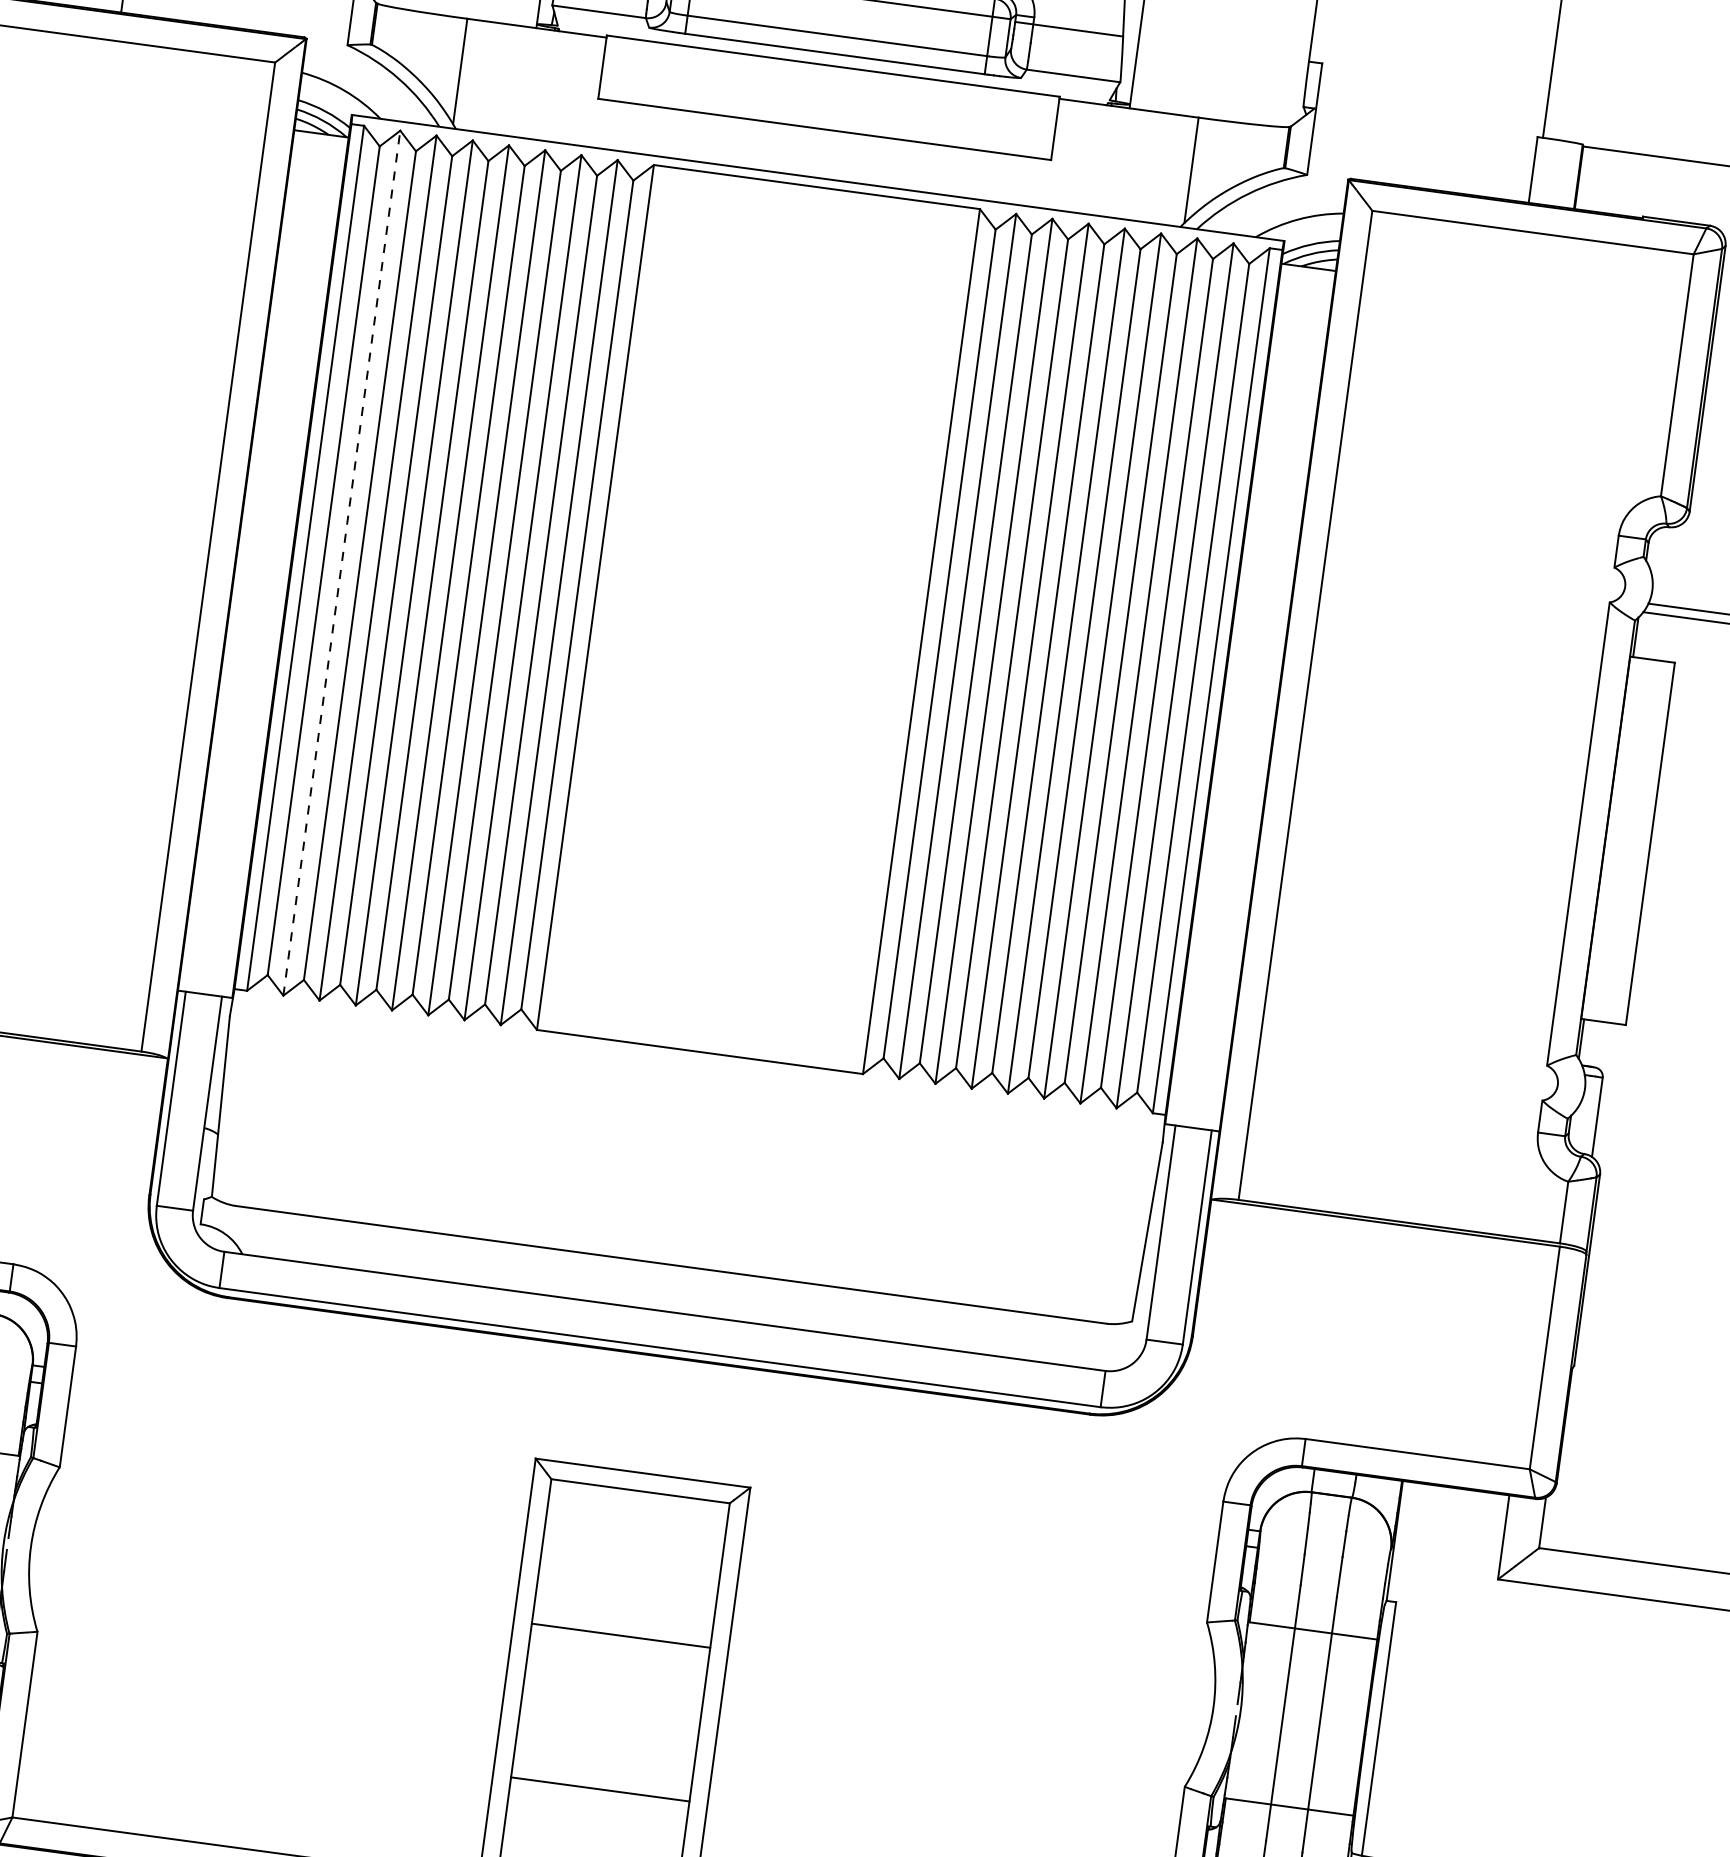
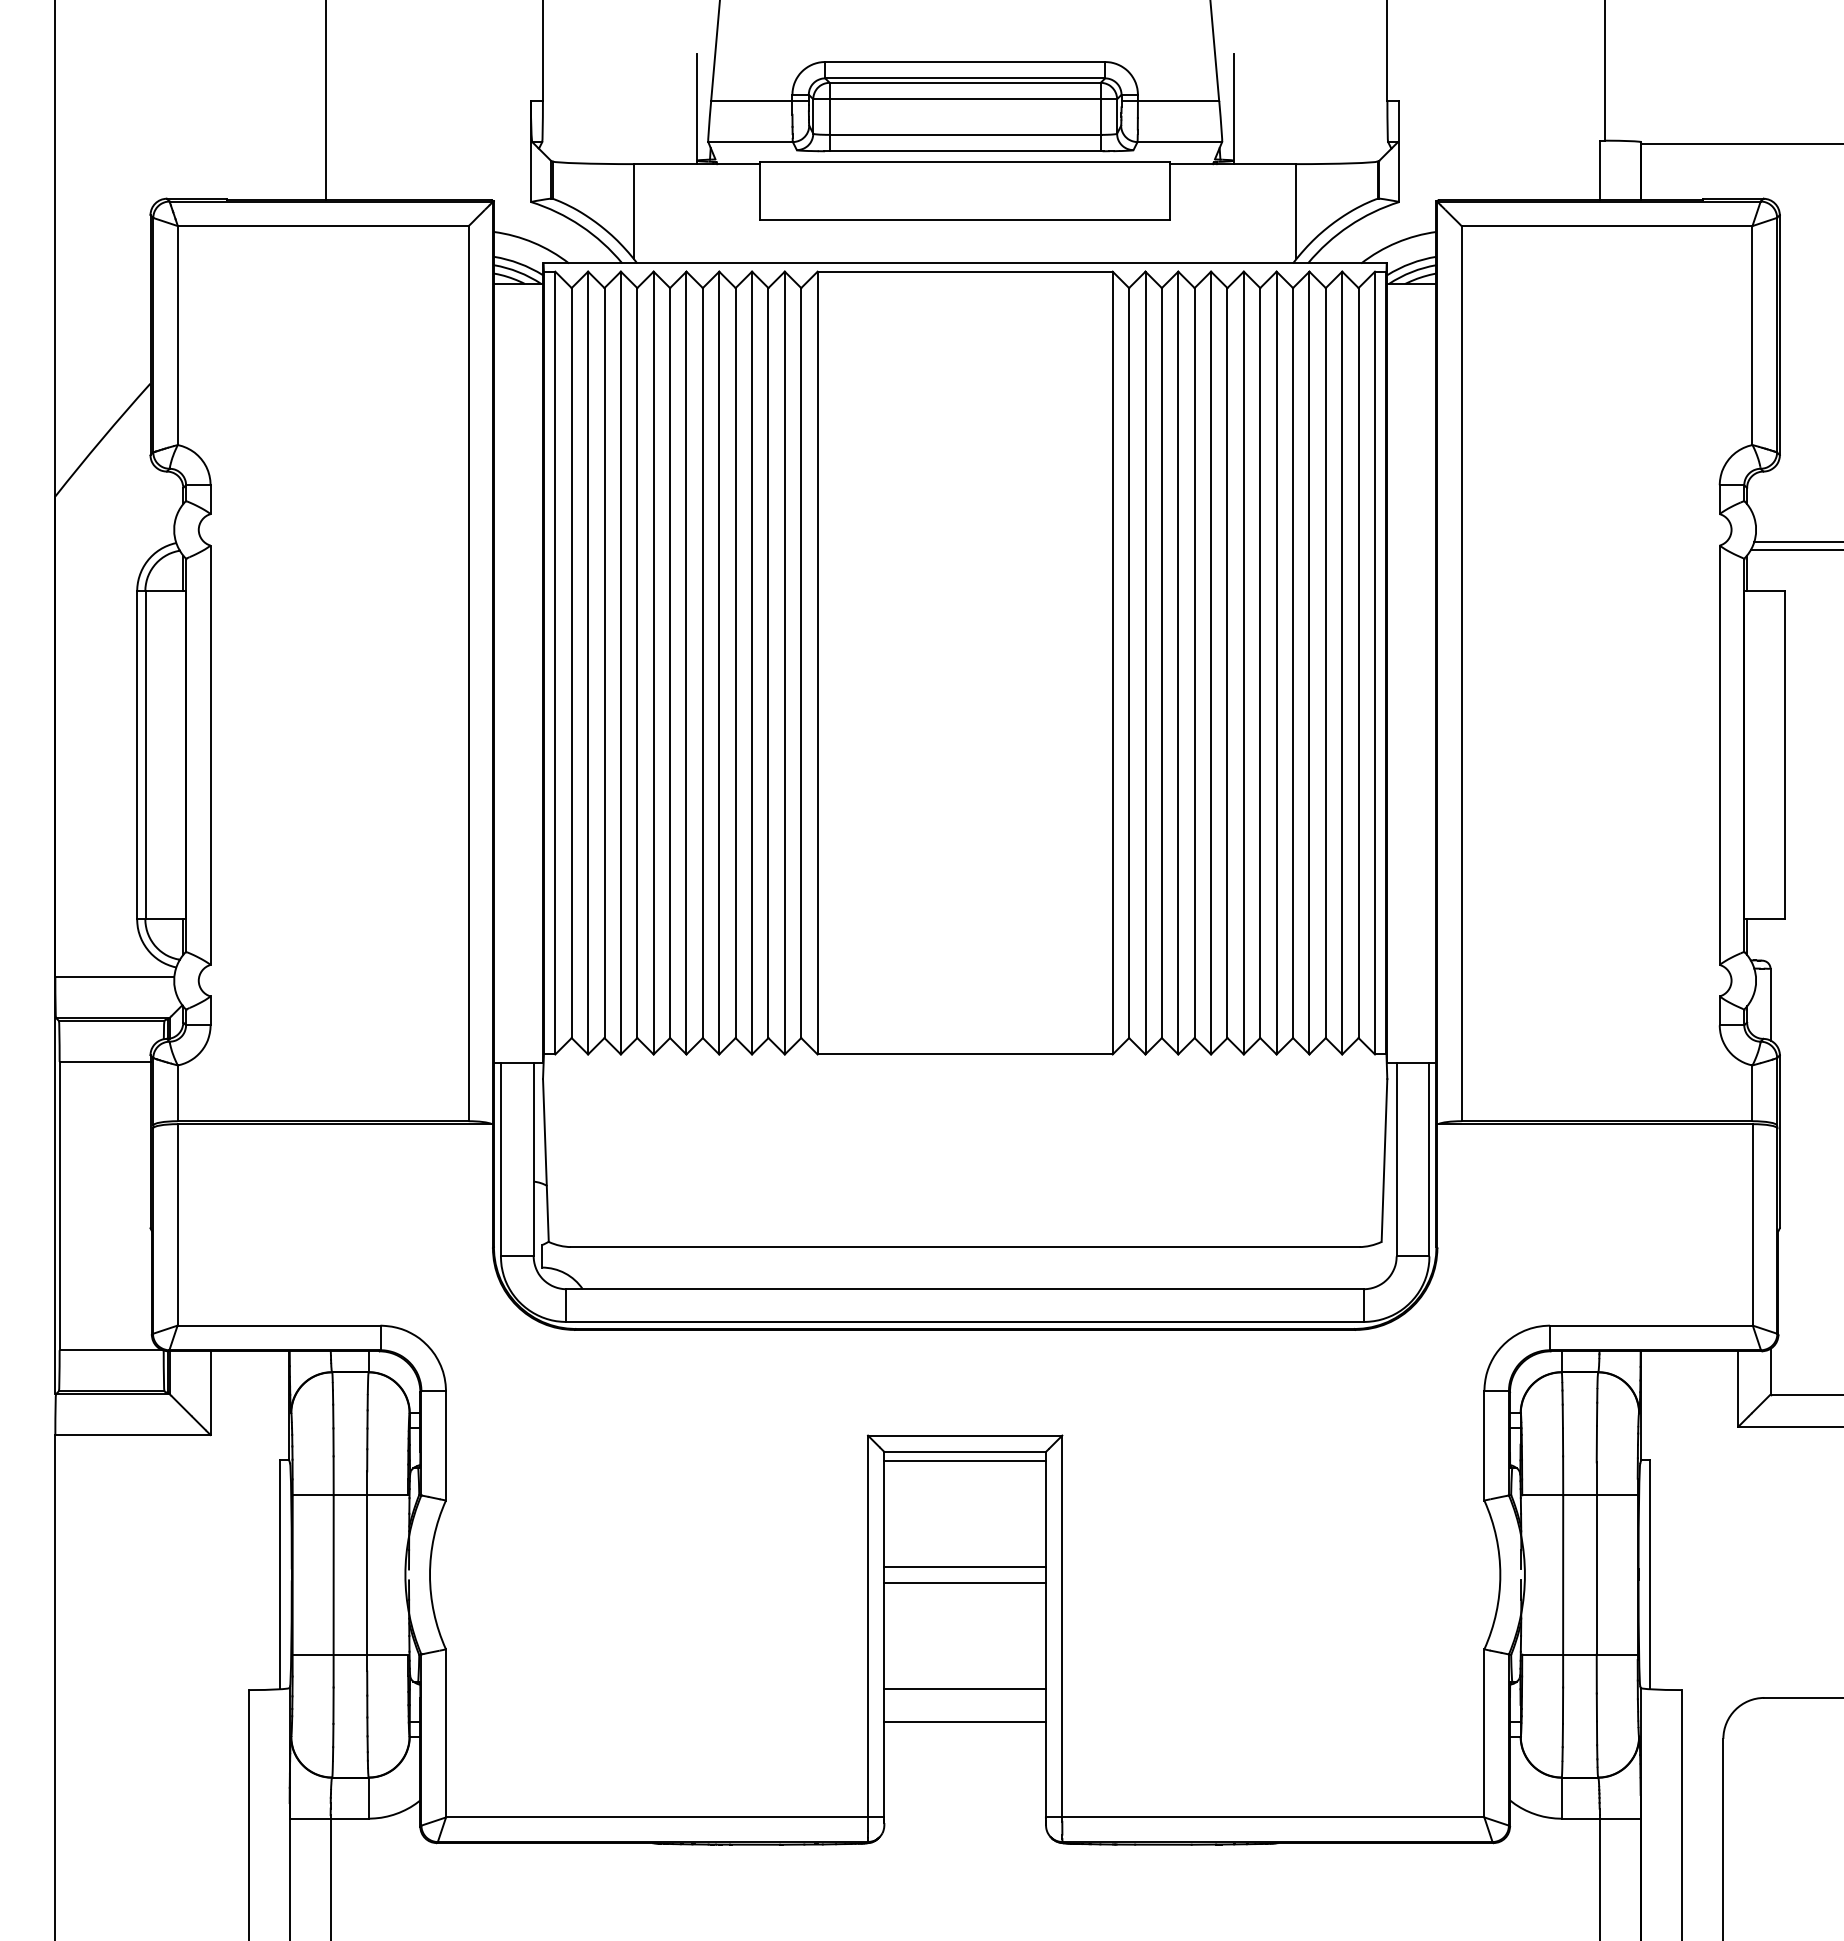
line: (342, 562) -> (588, 662), dashed -> solid
line: (638, 1500) -> (964, 1460), added
line: (622, 1618) -> (964, 1567), added
line: (604, 1753) -> (964, 1689), added

